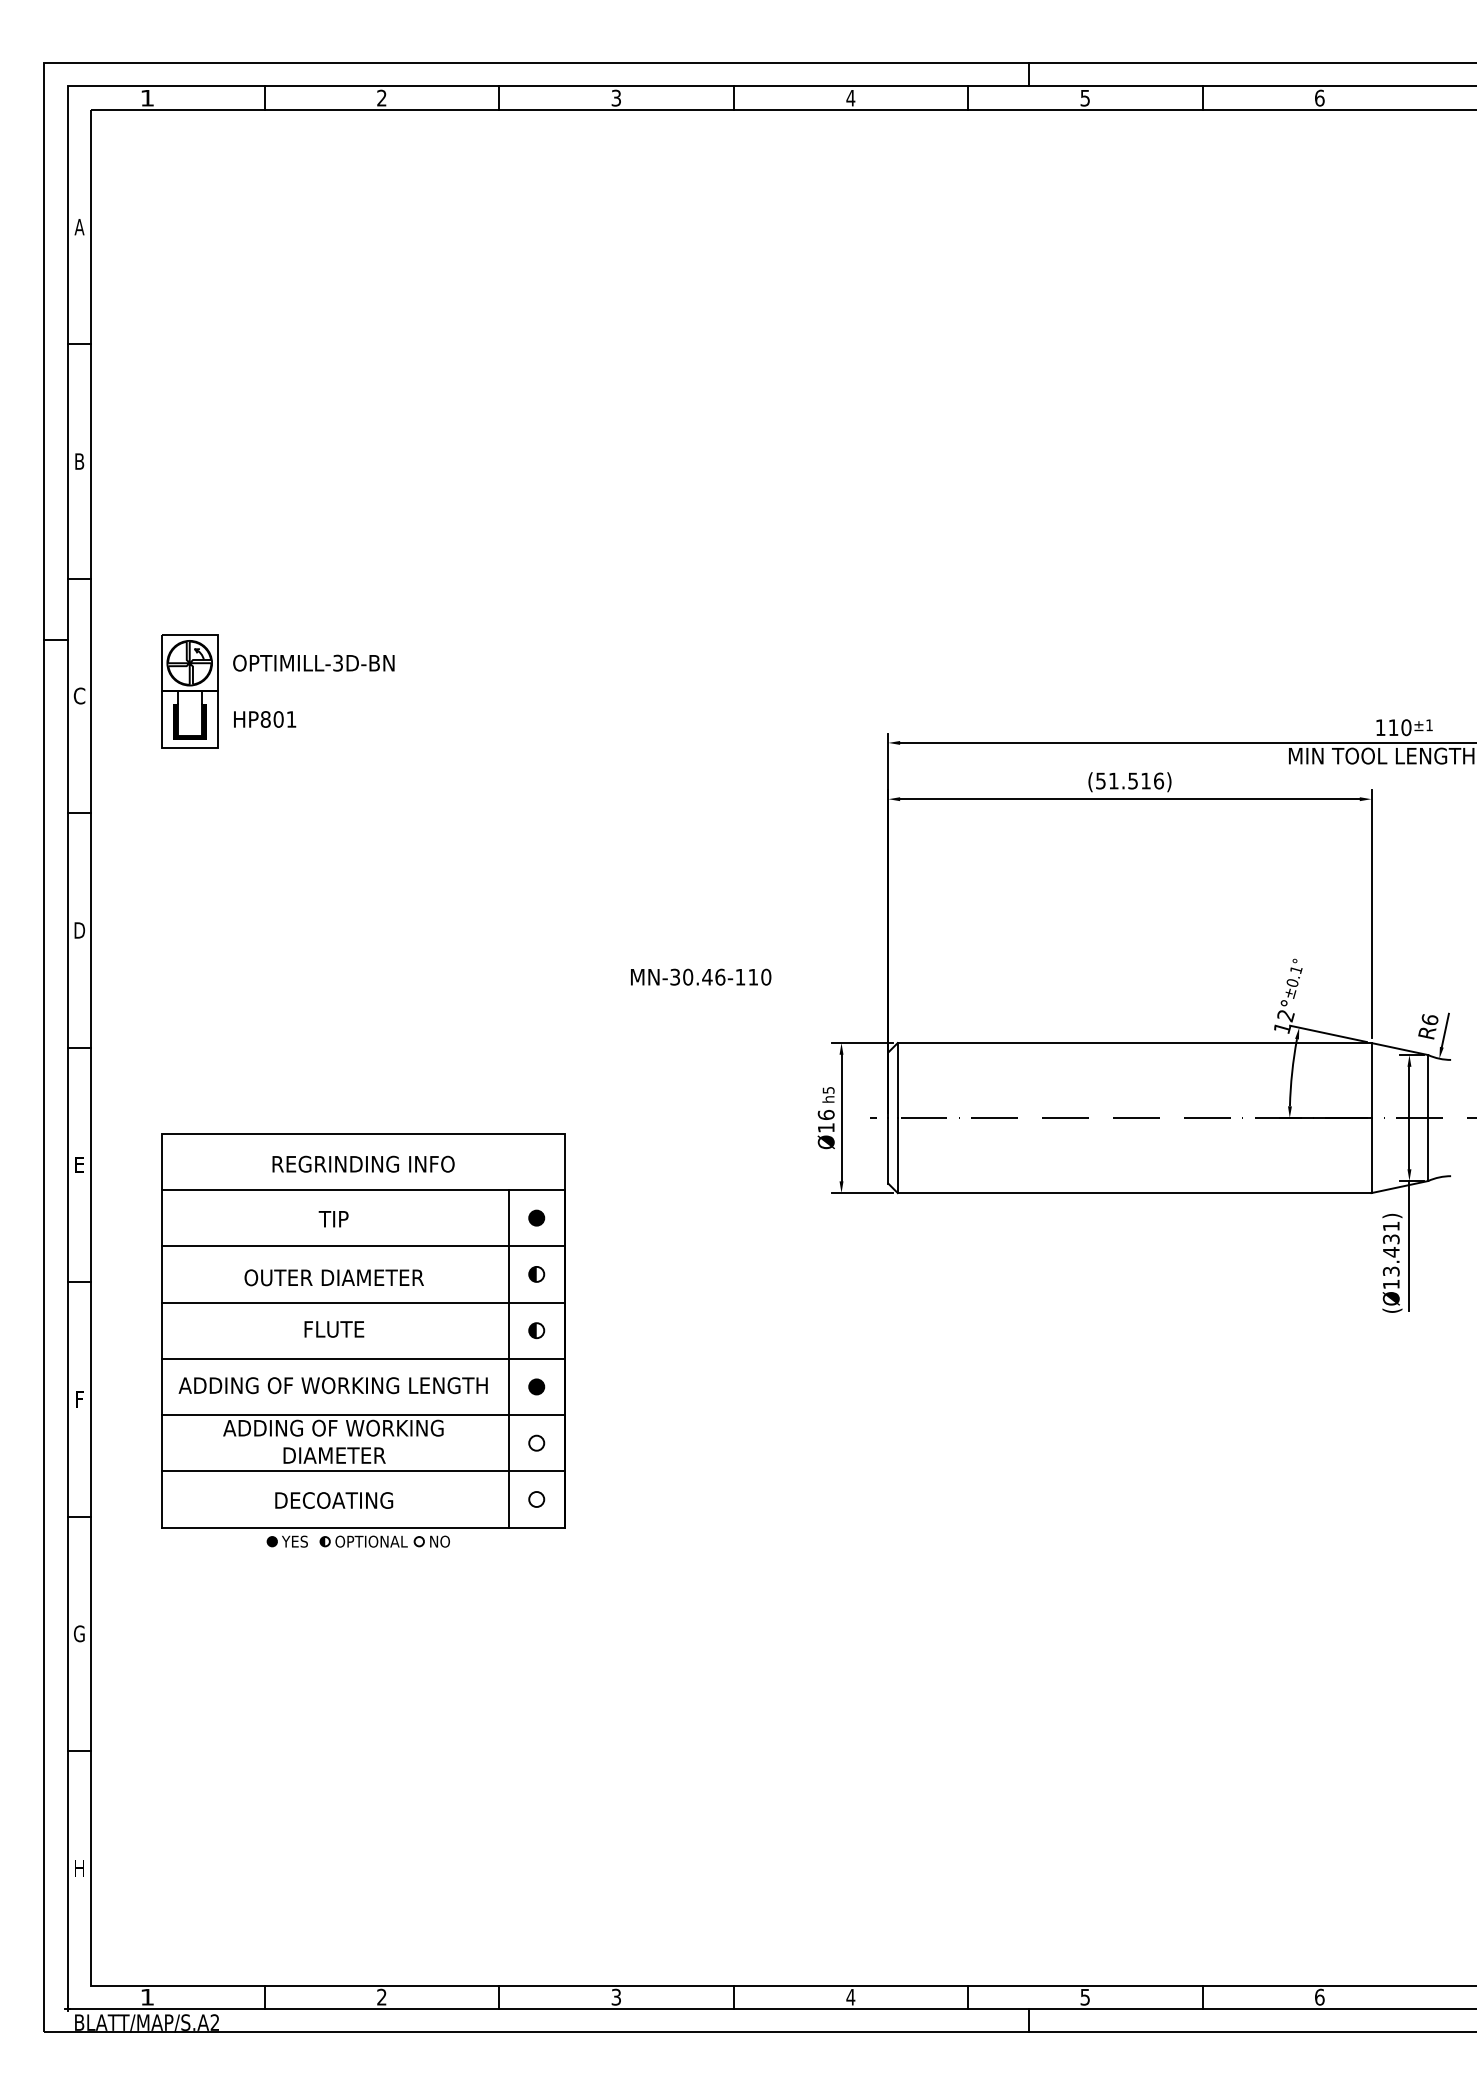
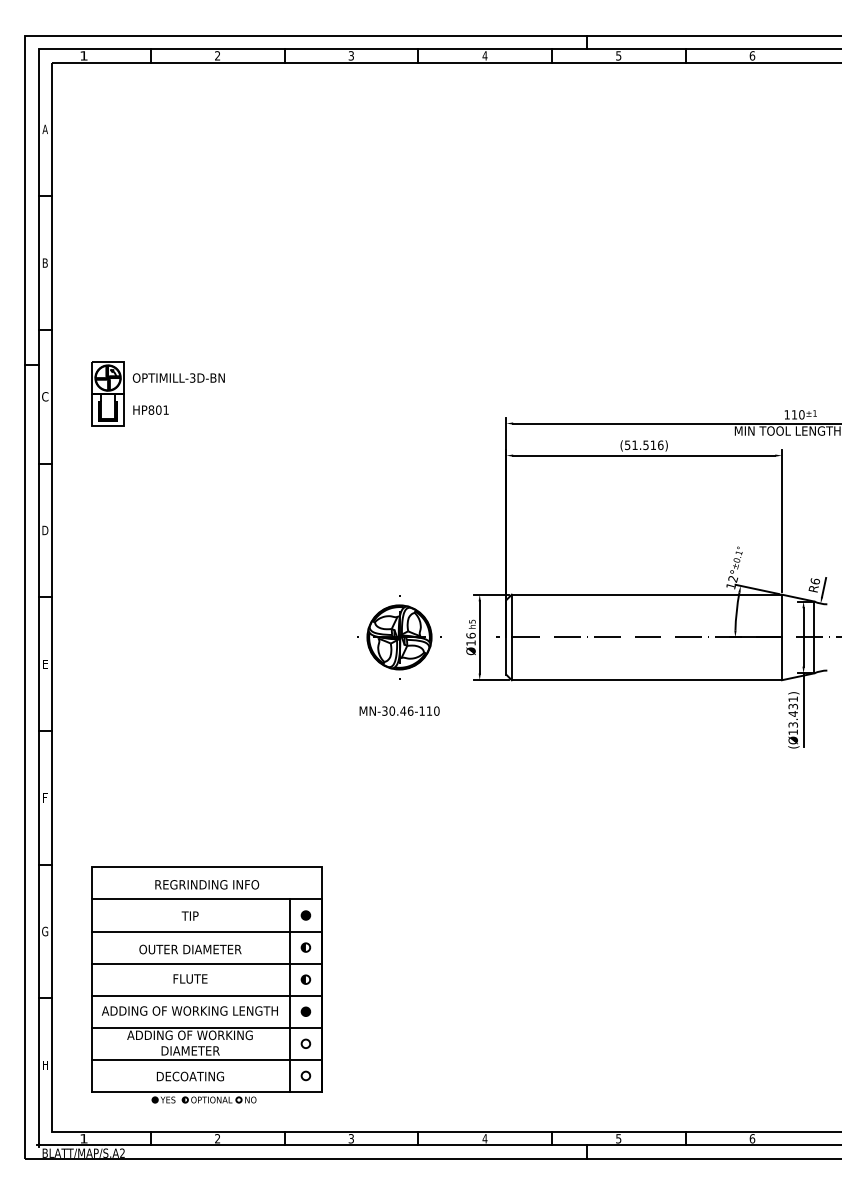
text: (700, 976) -> (399, 710), moved
part: (700, 1118) -> (399, 637), added
part: (362, 1339) -> (206, 984), moved

